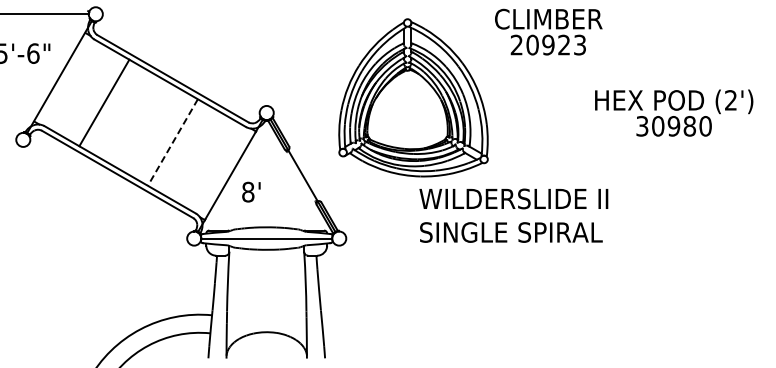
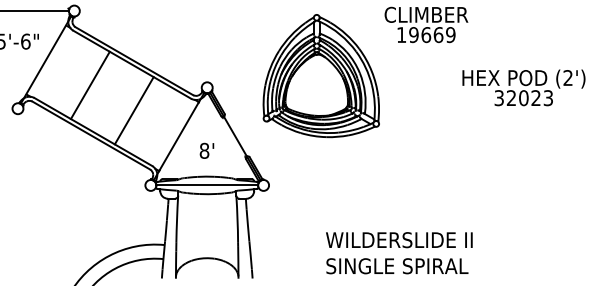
text: (548, 44) -> (426, 34), 20923 -> 19669
line: (104, 102) -> (90, 85), moved
text: (681, 126) -> (529, 98), 30980 -> 32023
line: (172, 142) -> (133, 110), dashed -> solid
text: (251, 191) -> (207, 150), moved
text: (513, 215) -> (399, 253), moved

